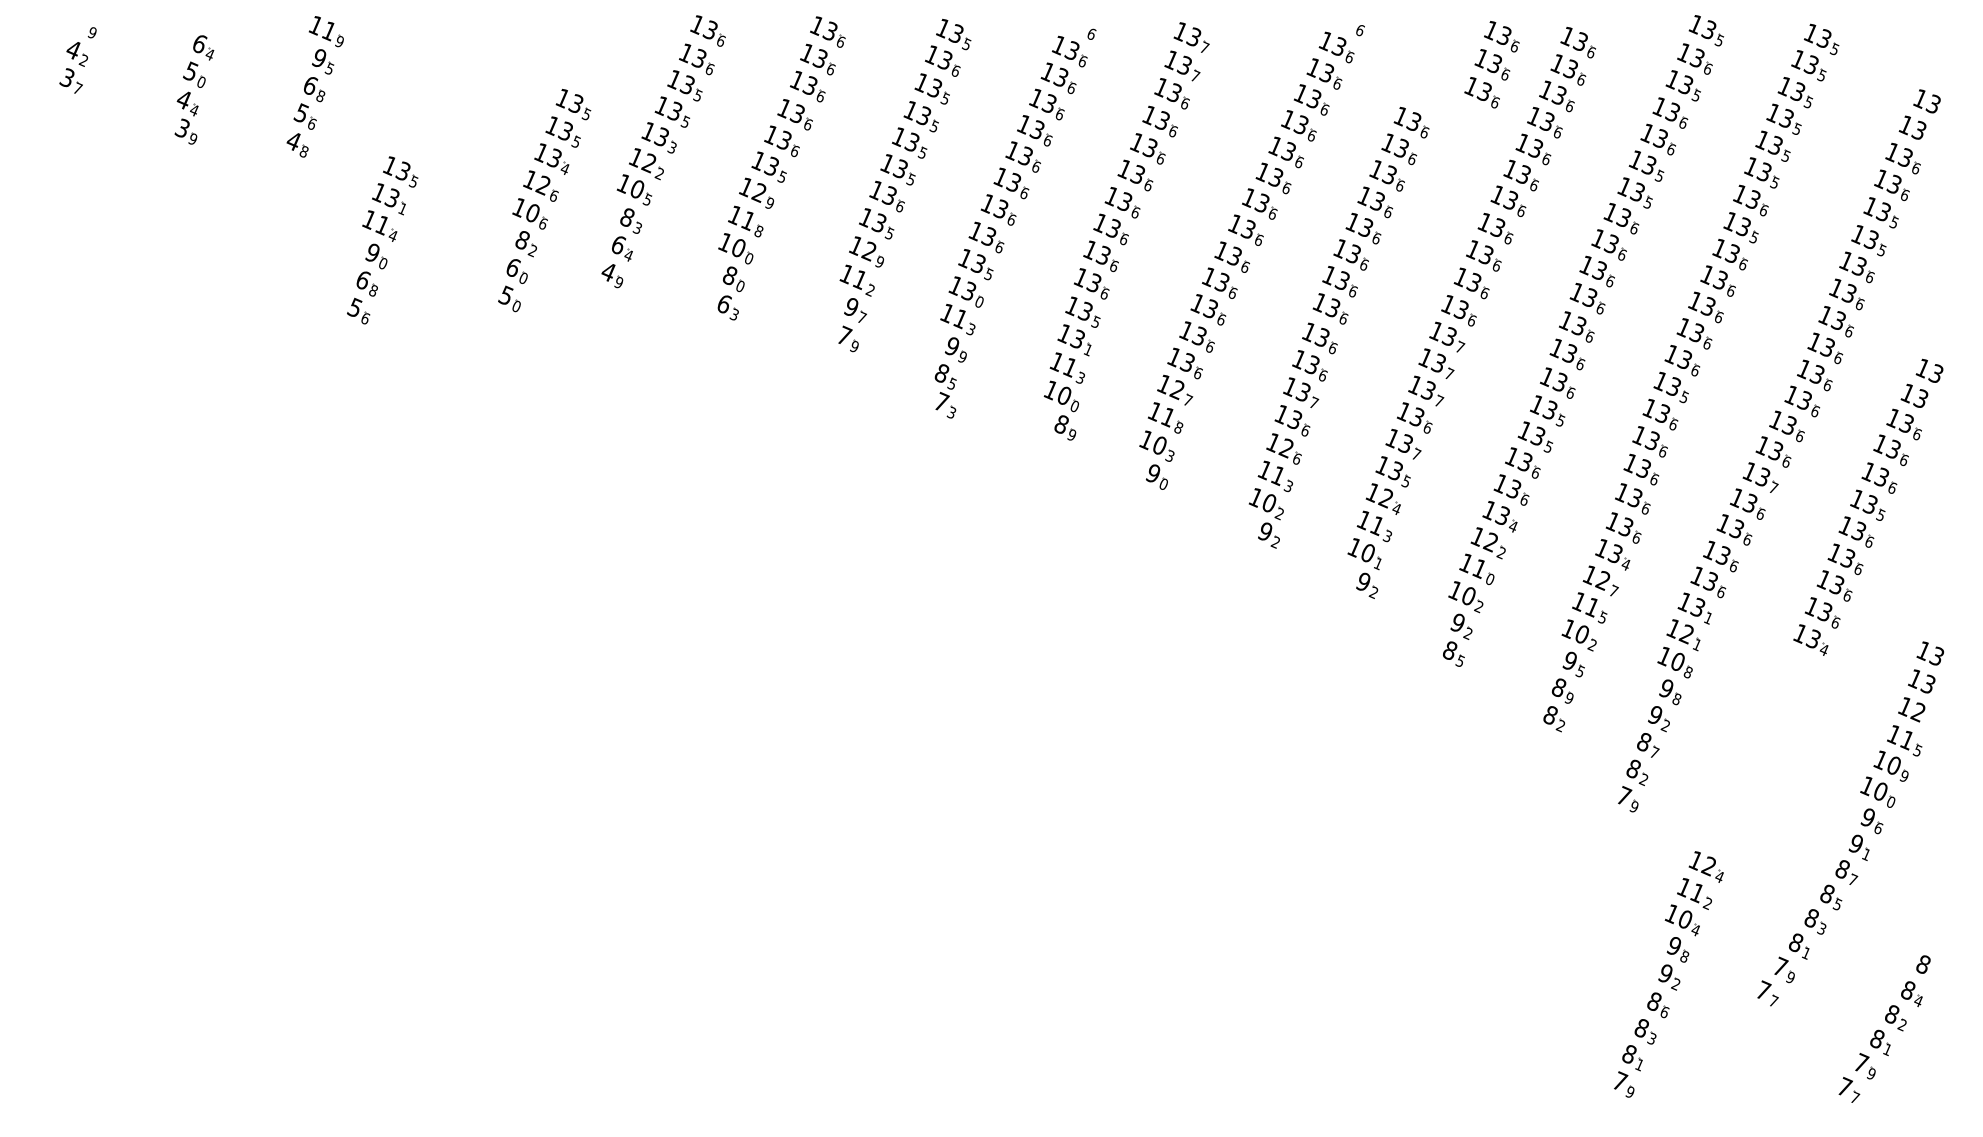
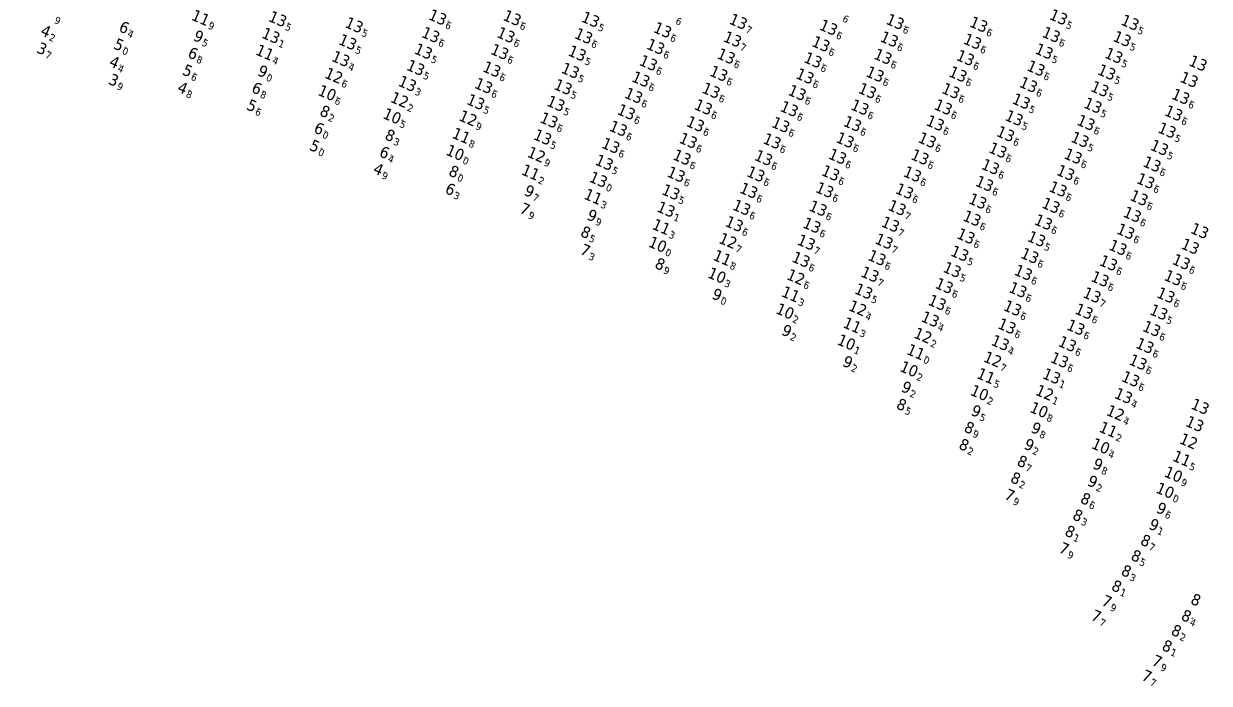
part: (1491, 65) -> (891, 41), moved
part: (544, 200) -> (338, 86), moved
part: (381, 240) -> (268, 63), moved
part: (1668, 973) -> (1094, 481), moved

